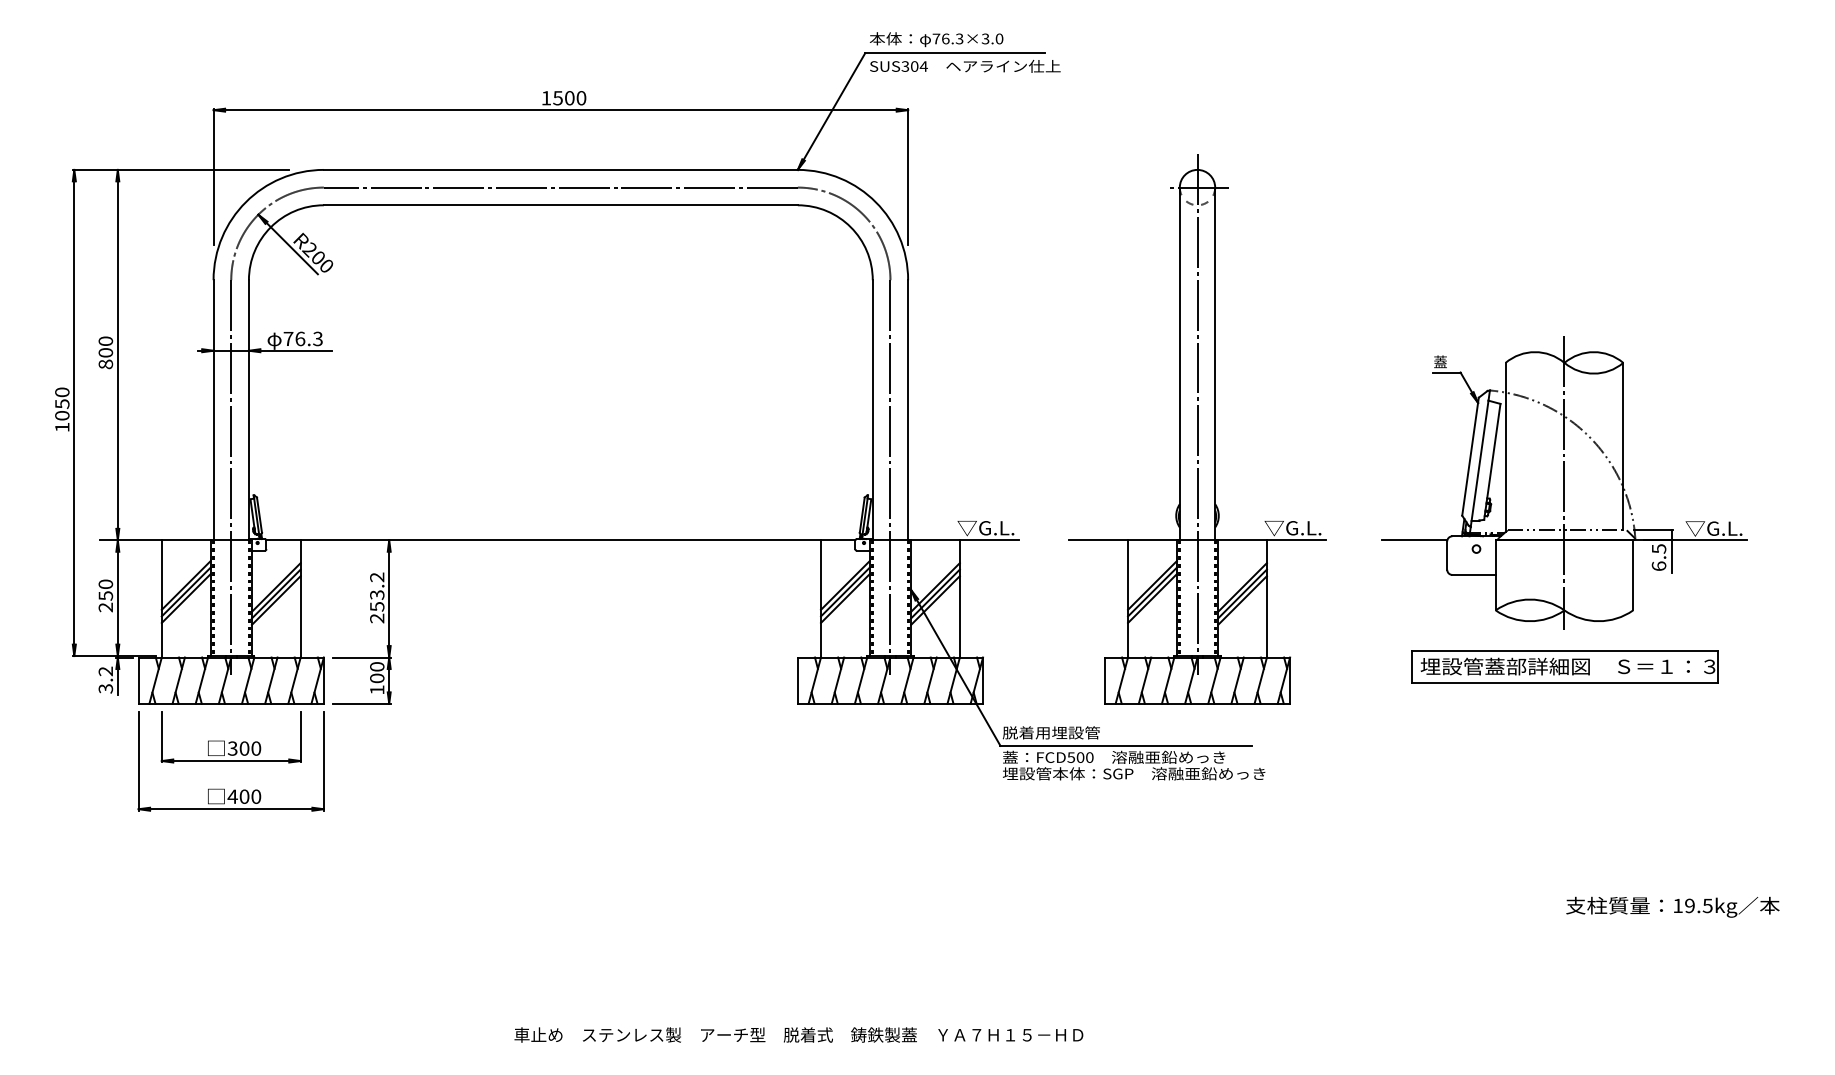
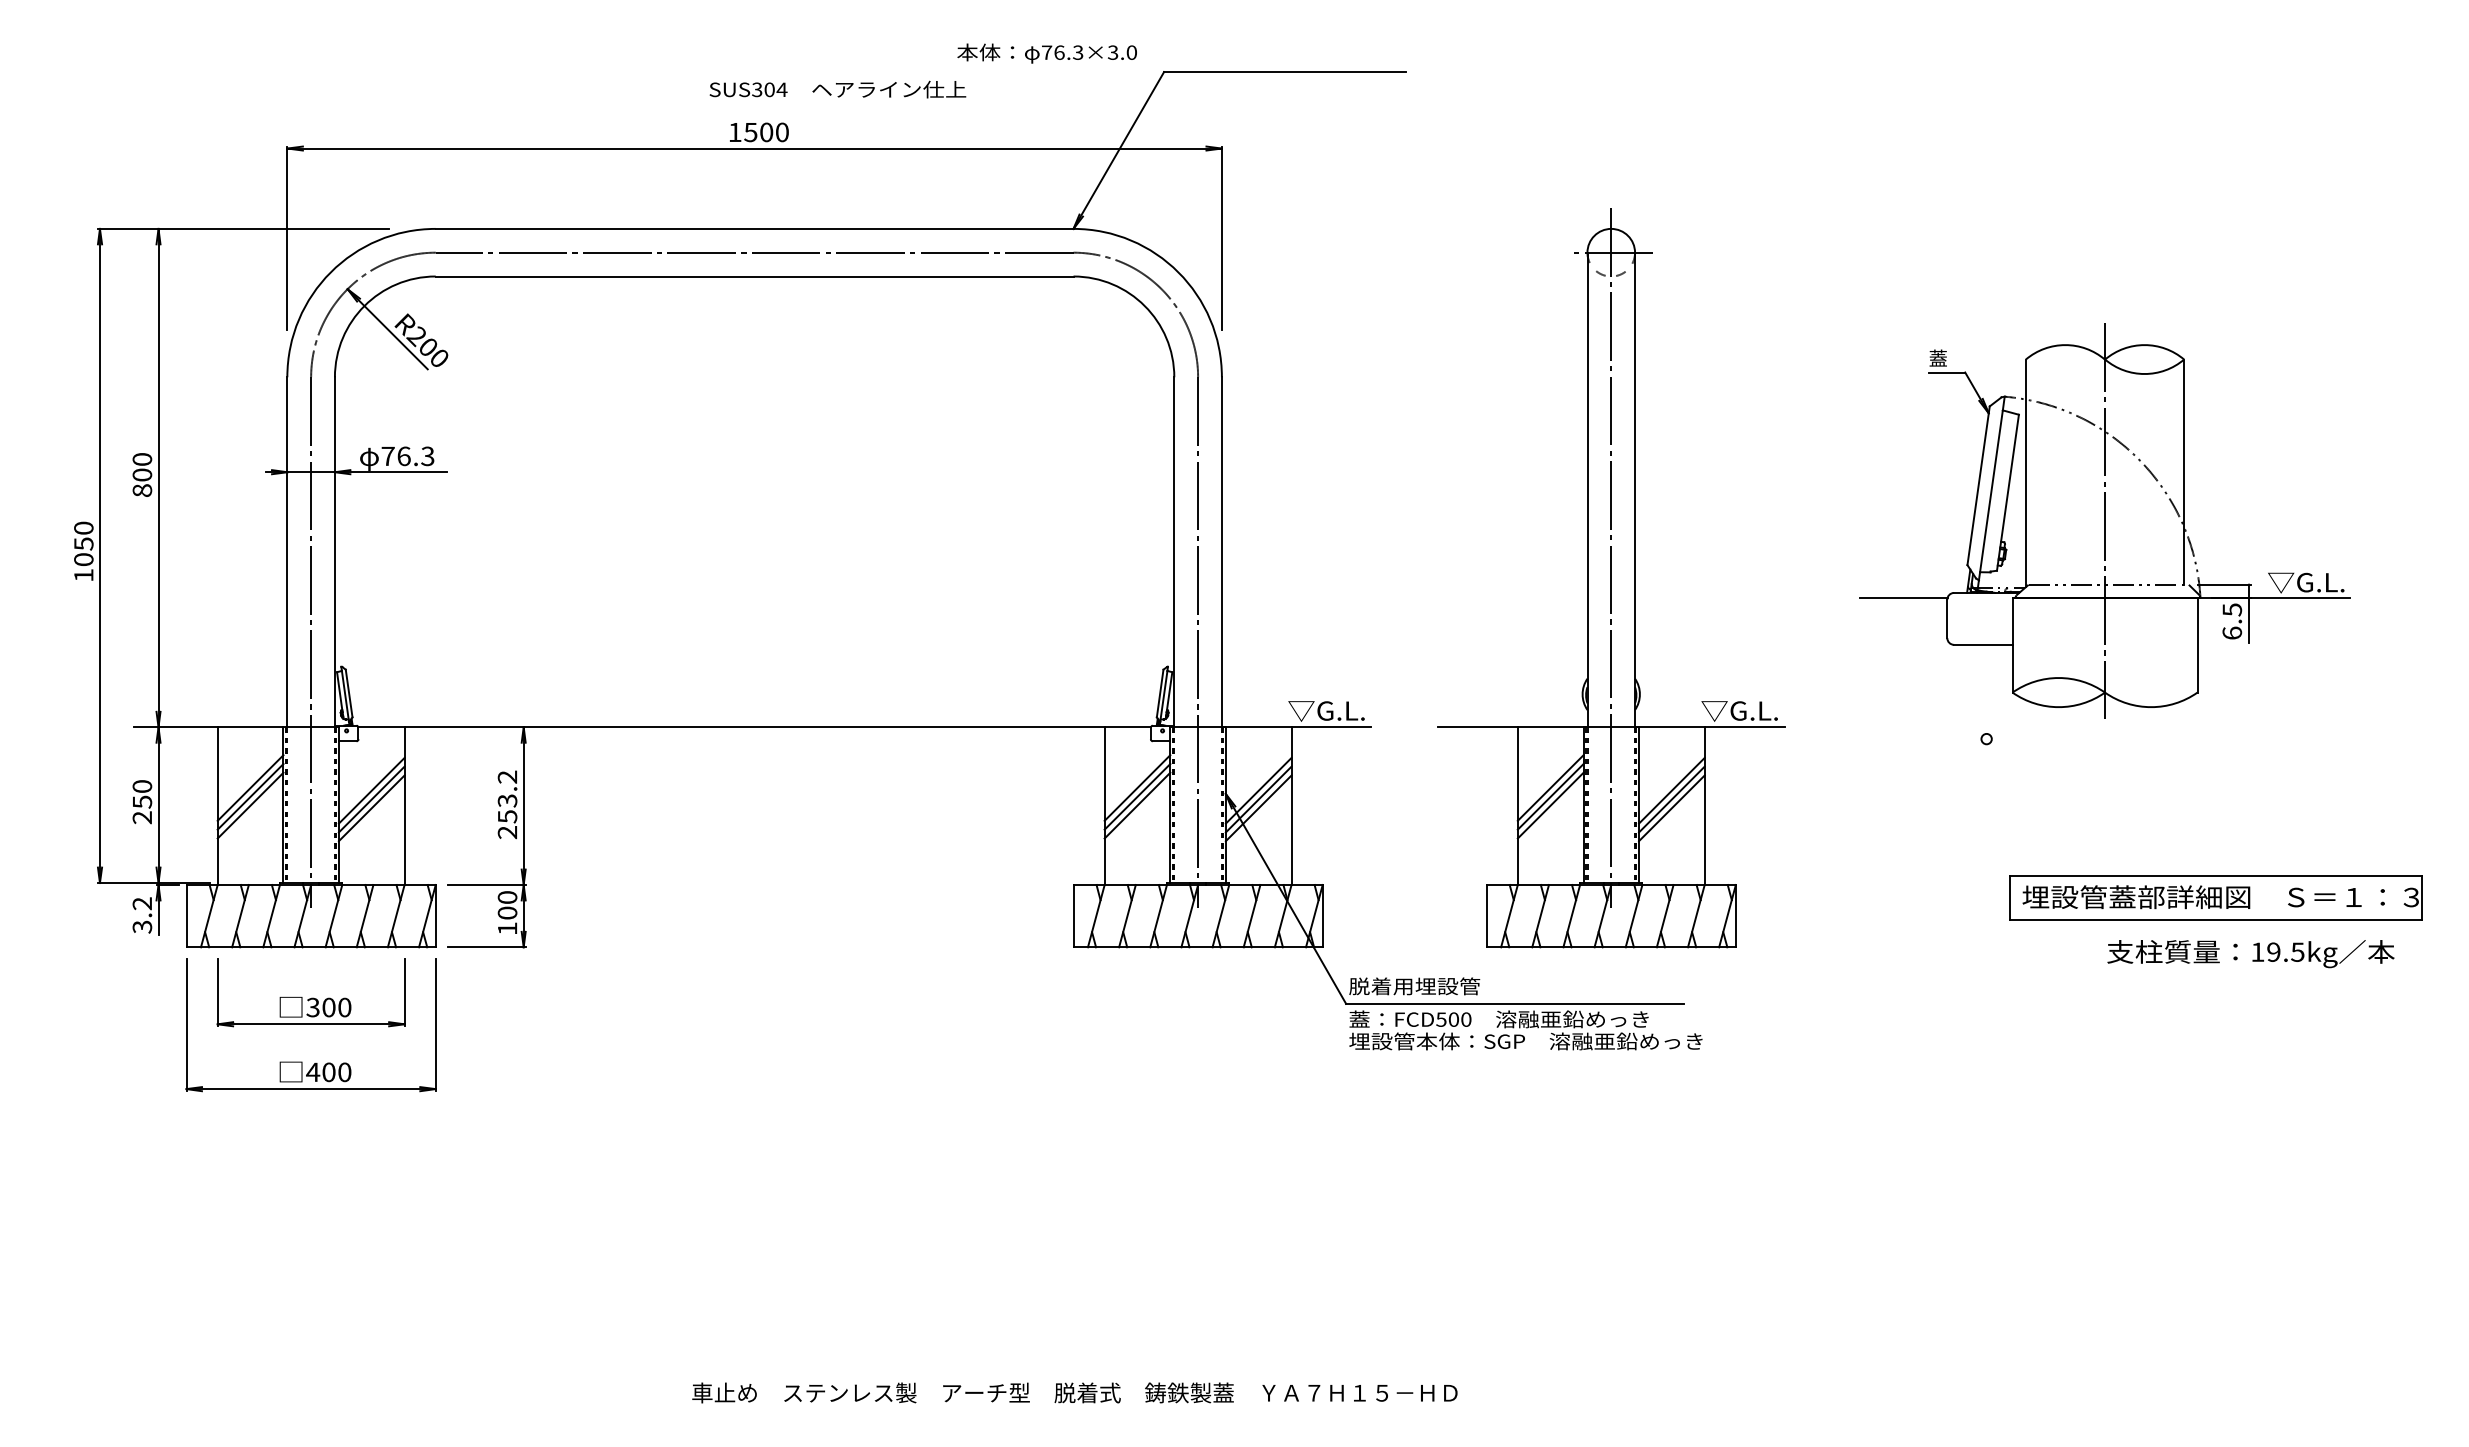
text: (936, 39) -> (1046, 53), moved
text: (965, 66) -> (837, 89), moved
part: (1564, 482) -> (2104, 520), moved
part: (1564, 666) -> (2215, 897), moved
text: (1672, 907) -> (2250, 954), moved

